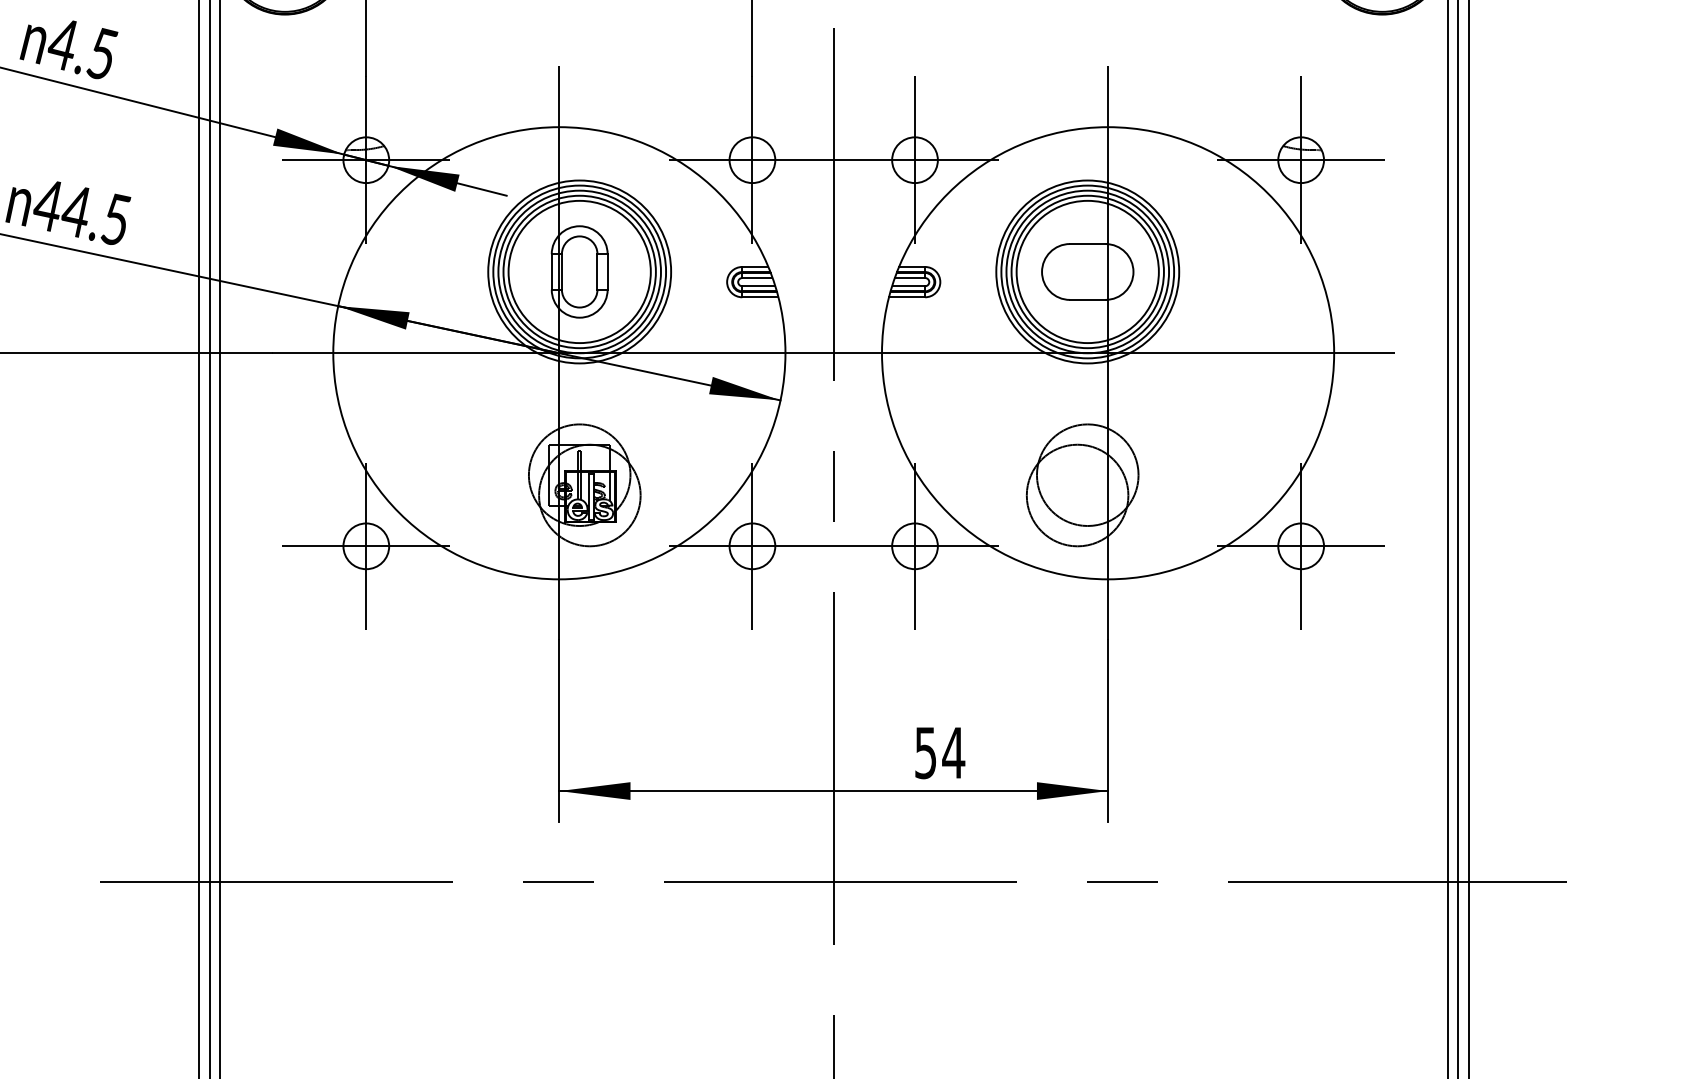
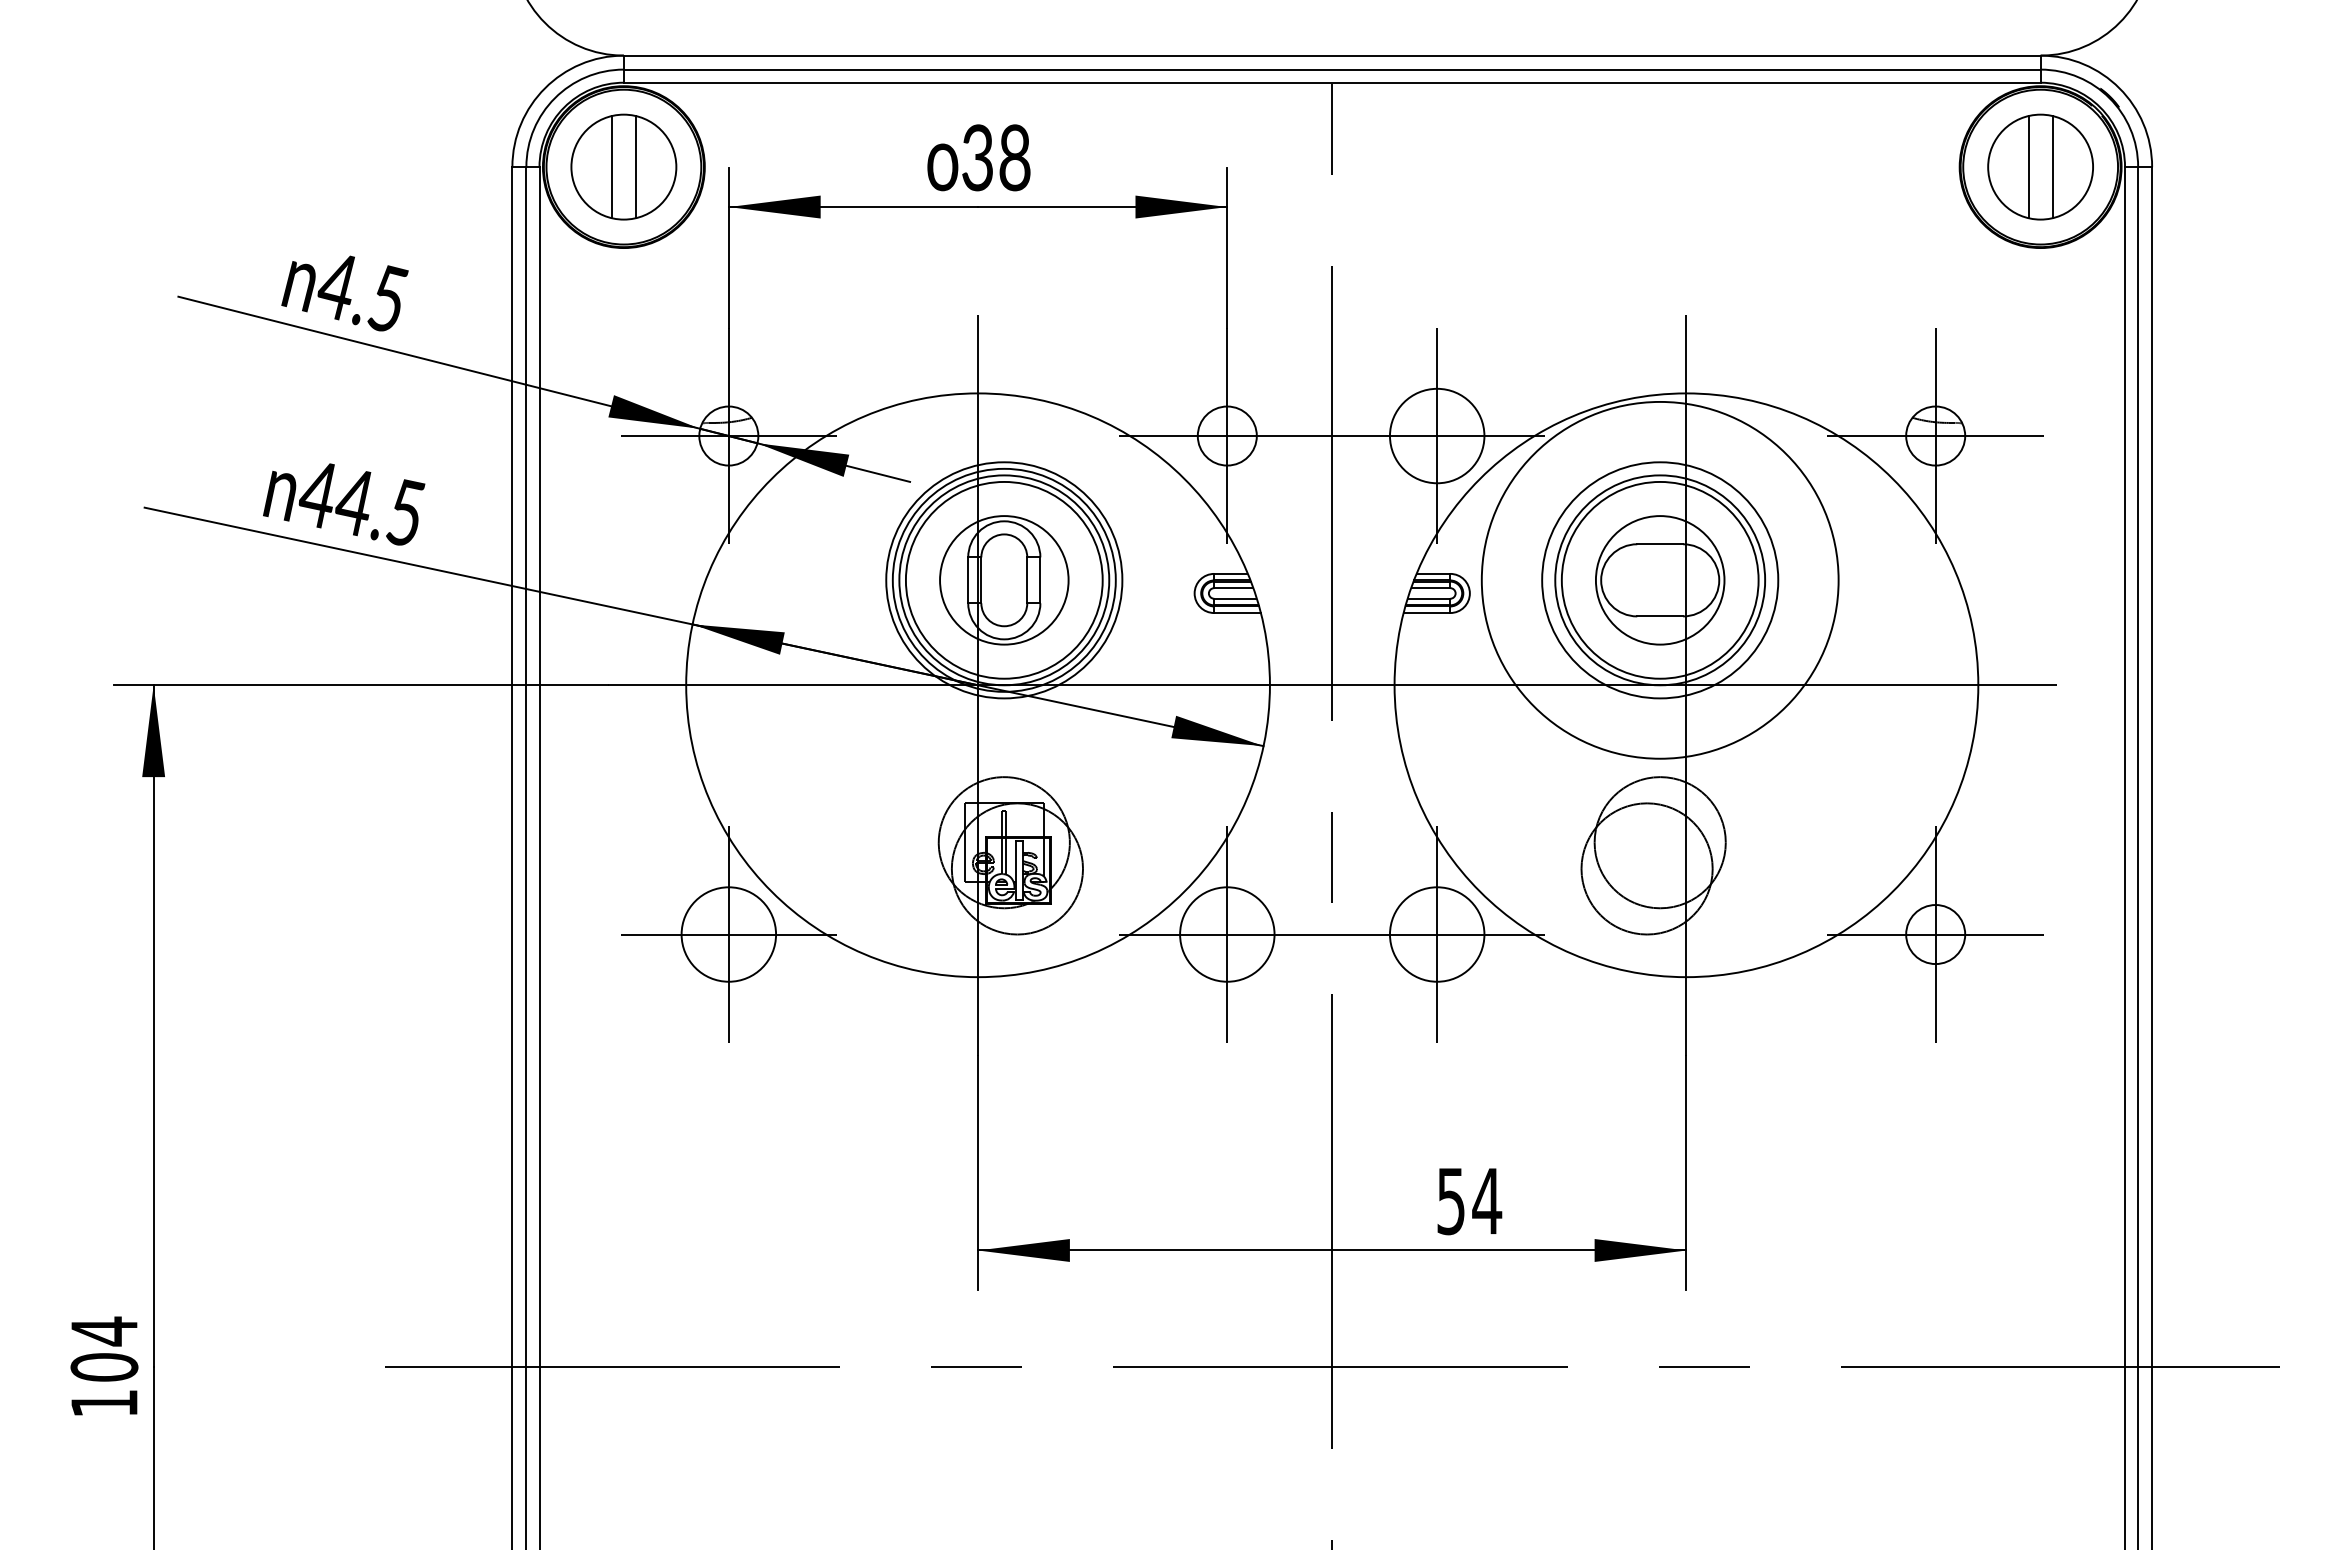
circle: (914, 159) -> (1436, 435), size x1.6
circle: (1087, 271) -> (1659, 579), size x1.6
circle: (579, 272) -> (1004, 580), size x0.7
circle: (1087, 272) -> (1660, 580), size x0.7
circle: (366, 546) -> (728, 934), size x1.6
circle: (751, 546) -> (1226, 934), size x1.6
circle: (914, 546) -> (1436, 934), size x1.6

